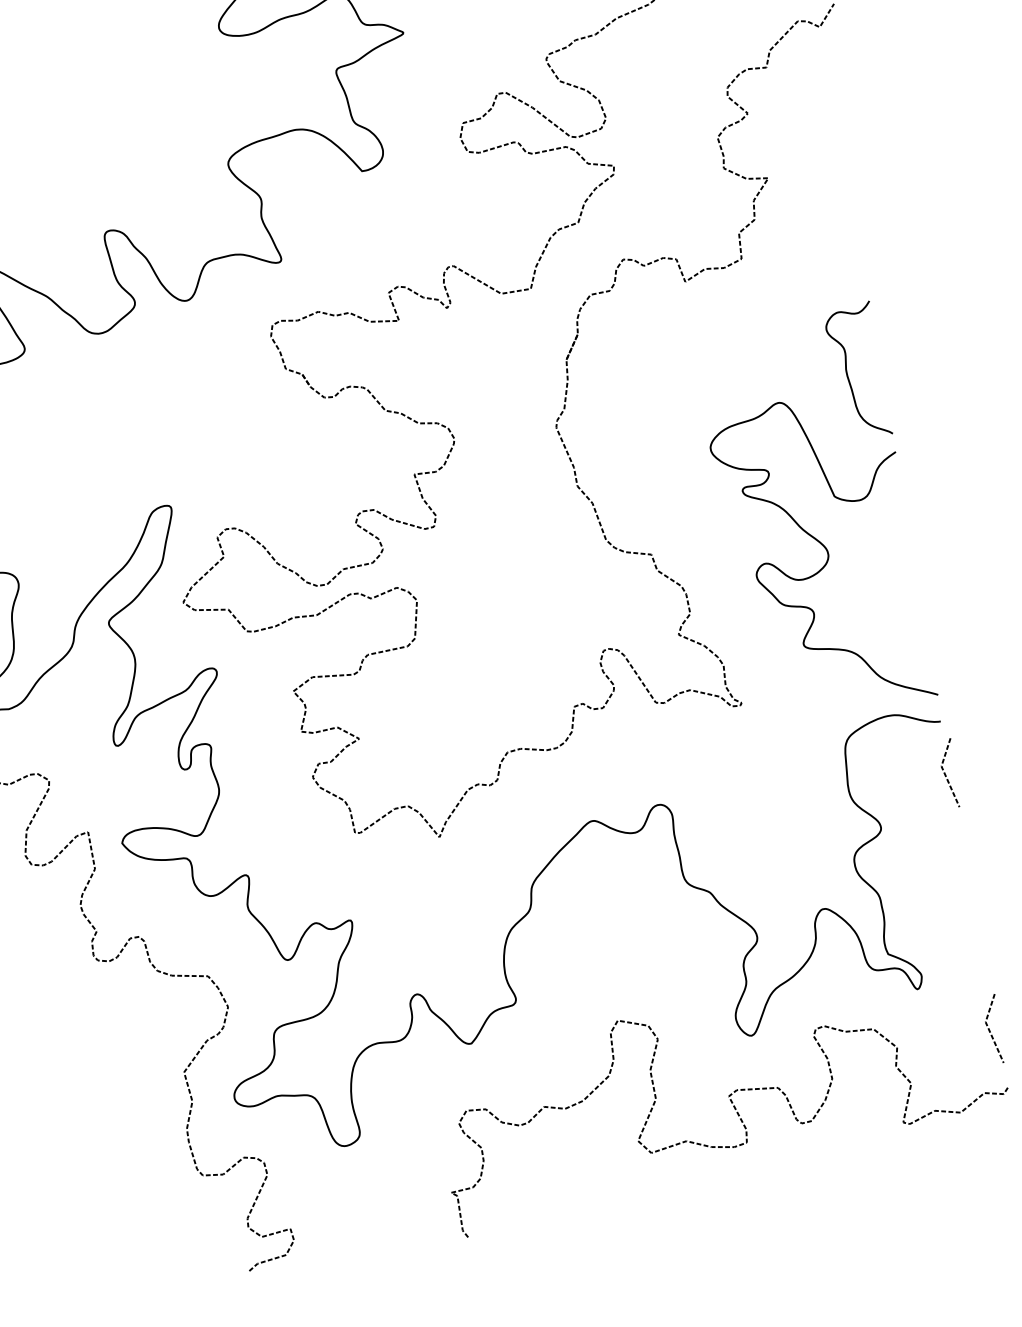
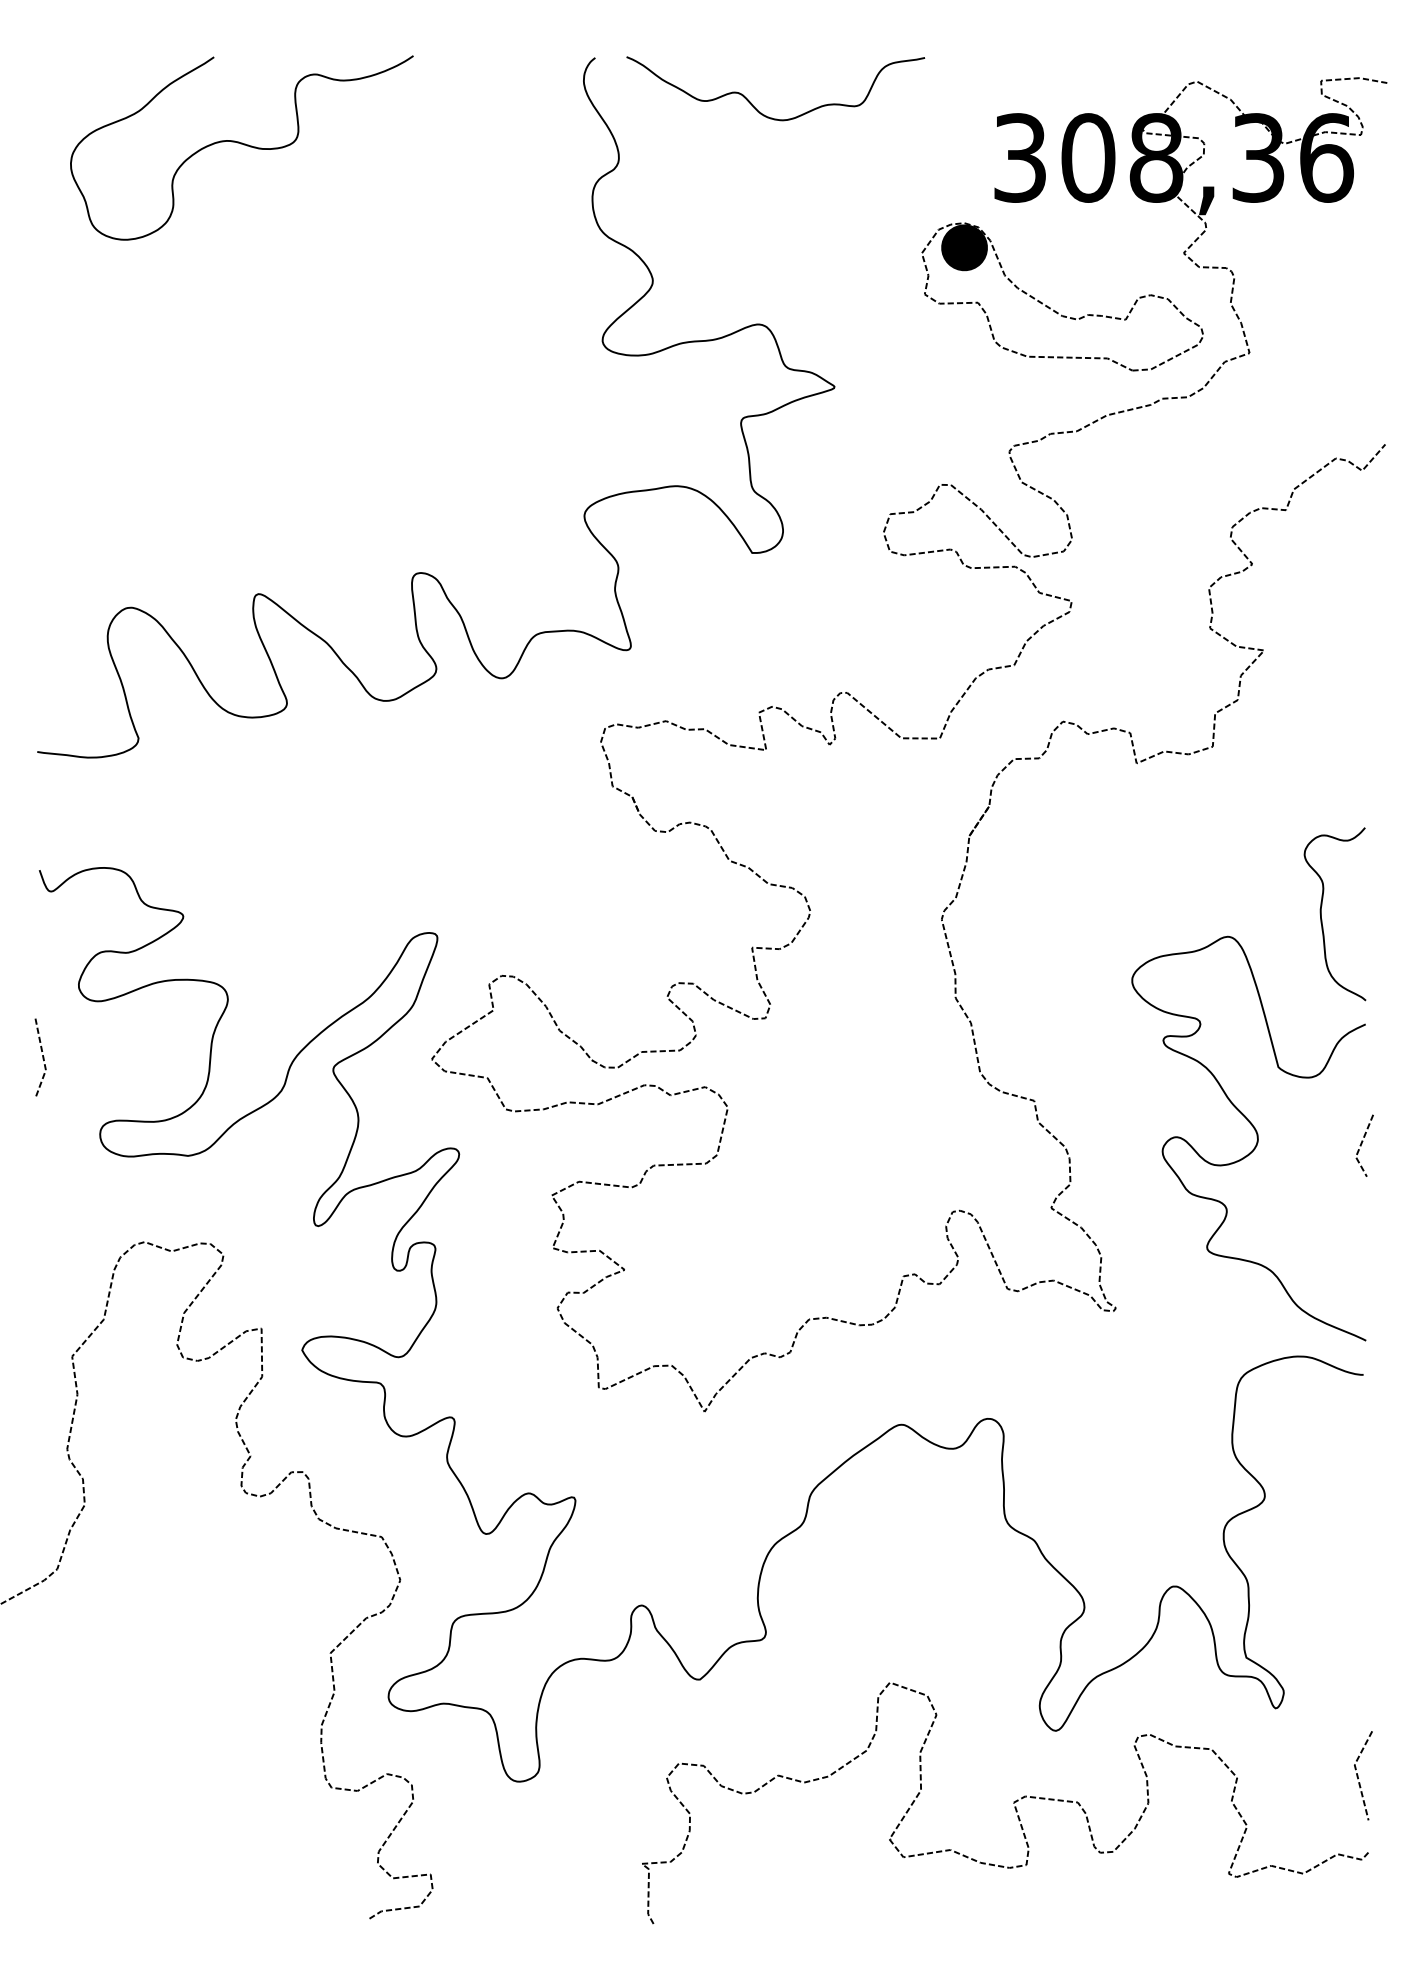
line: (909, 544) -> (1362, 1144), added
line: (945, 774) -> (1358, 1442), removed

